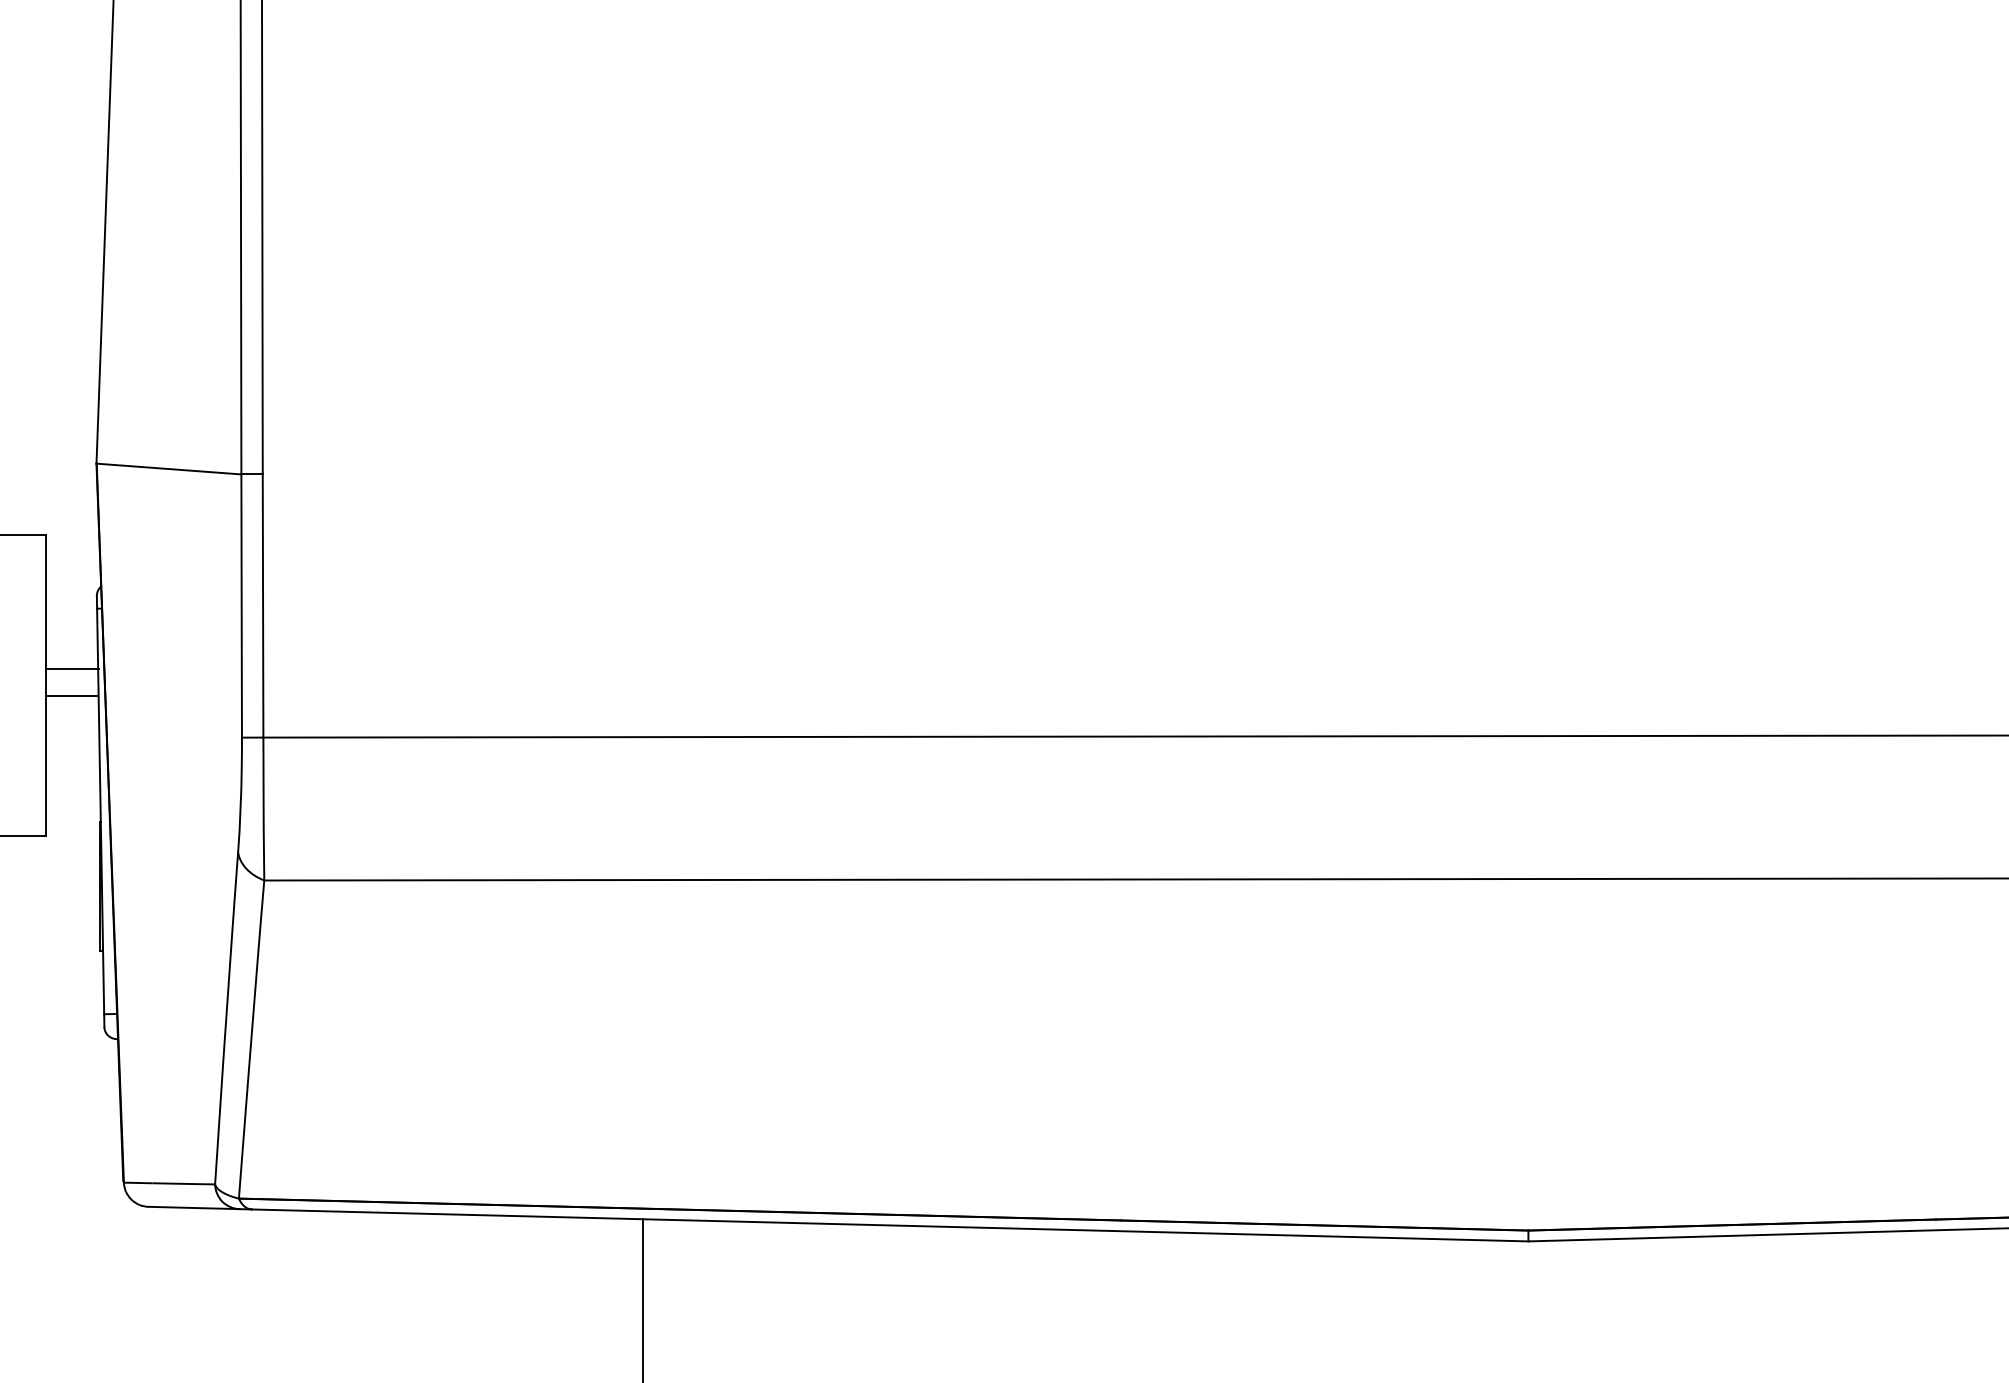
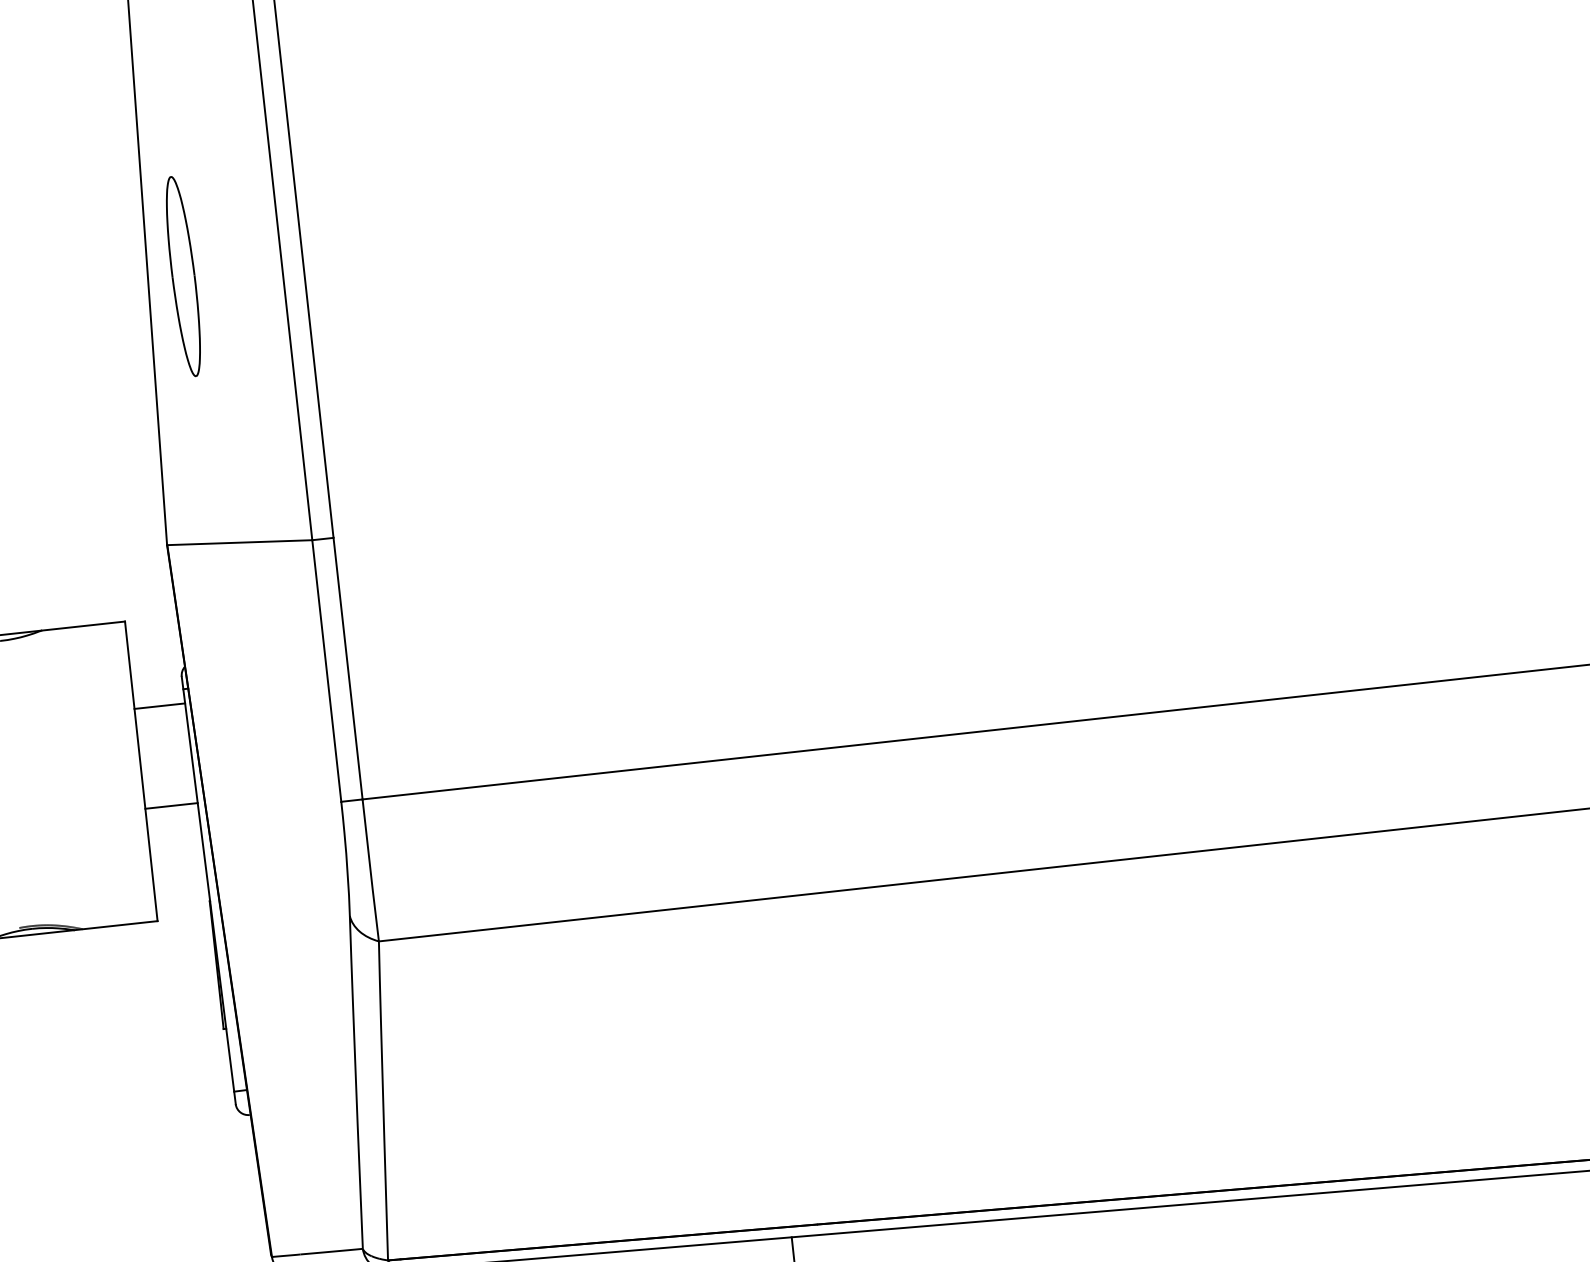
part: (141, 198) -> (183, 276), added
line: (72, 669) -> (171, 806), moved
line: (71, 695) -> (159, 705), moved

